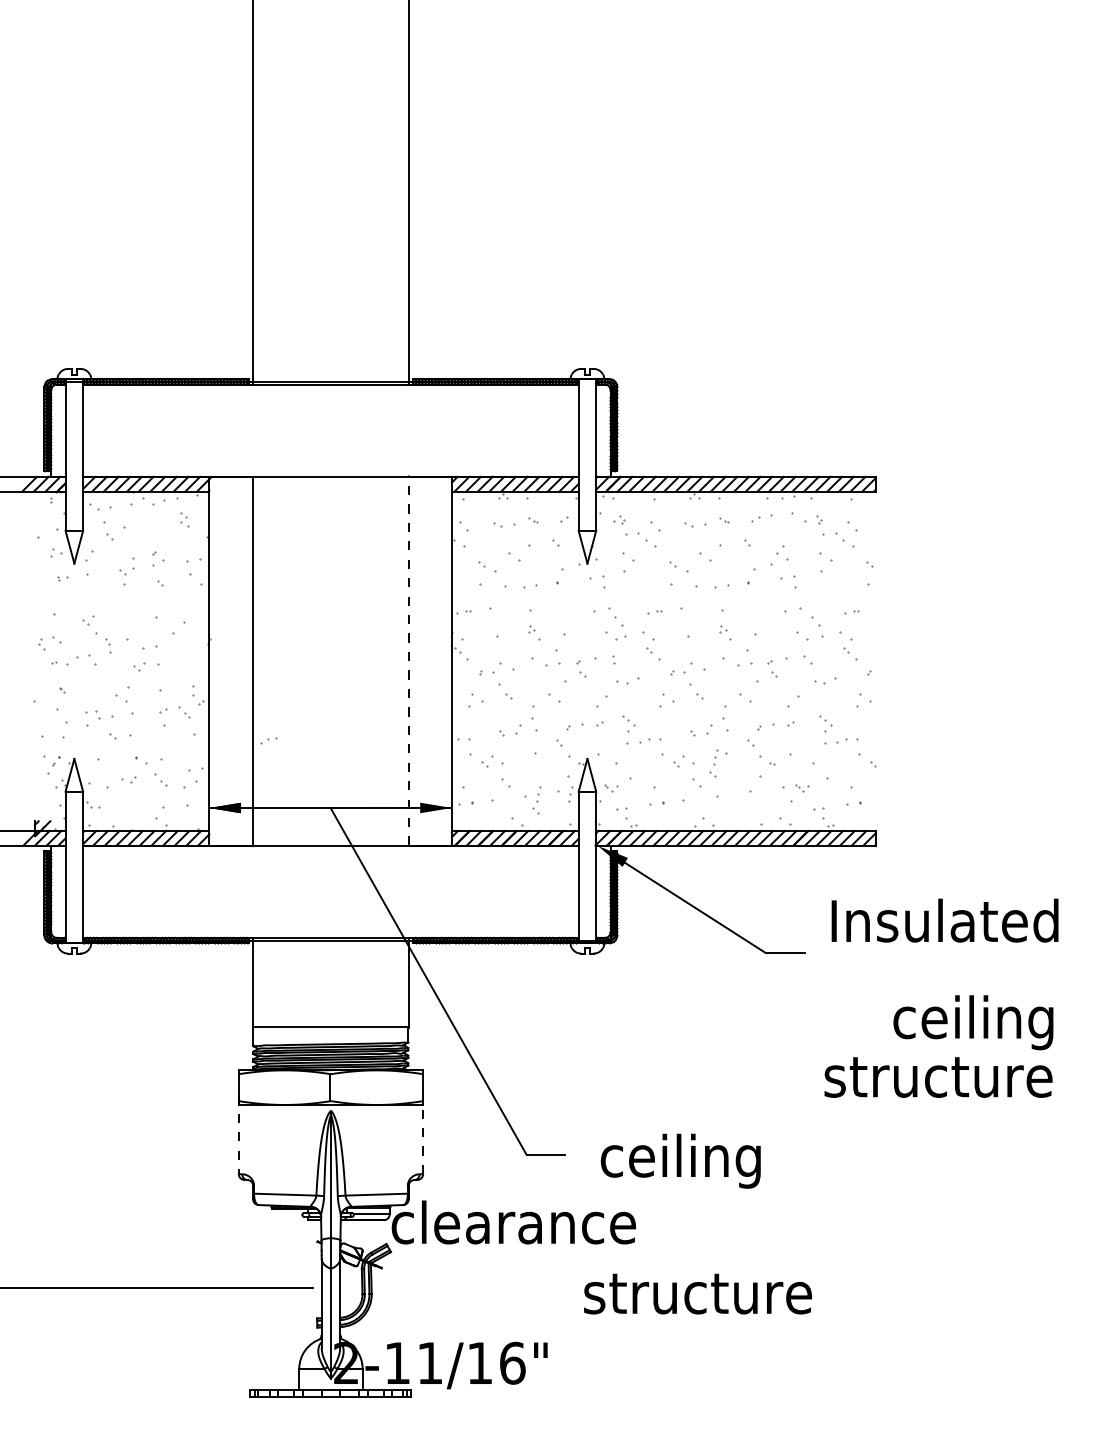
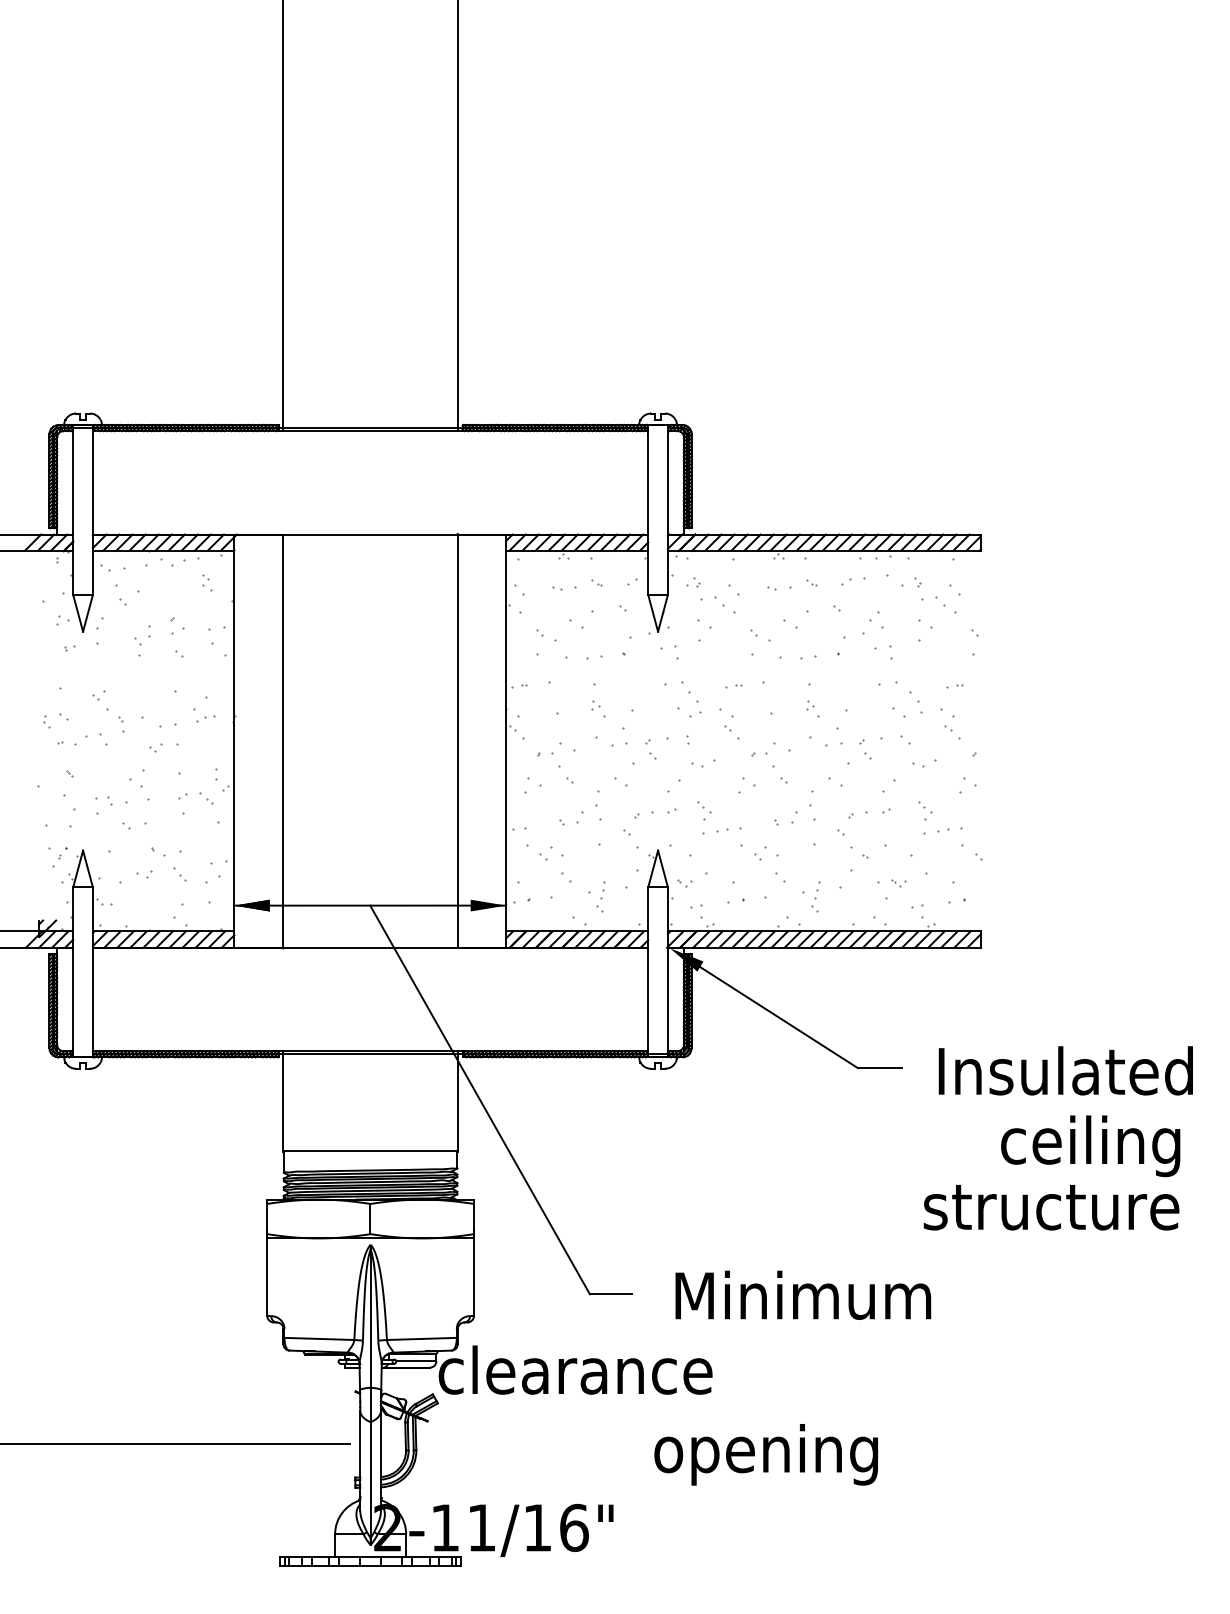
line: (408, 661) -> (457, 741), dashed -> solid
part: (268, 740) -> (205, 718), moved
part: (713, 763) -> (815, 896), moved
part: (569, 794) -> (638, 890), removed
text: (944, 920) -> (1065, 1070), moved
line: (423, 1134) -> (474, 1271), dashed -> solid
line: (238, 1135) -> (267, 1272), dashed -> solid
text: (716, 1161) -> (802, 1301), ceiling -> Minimum
text: (697, 1297) -> (781, 1454), structure -> opening

